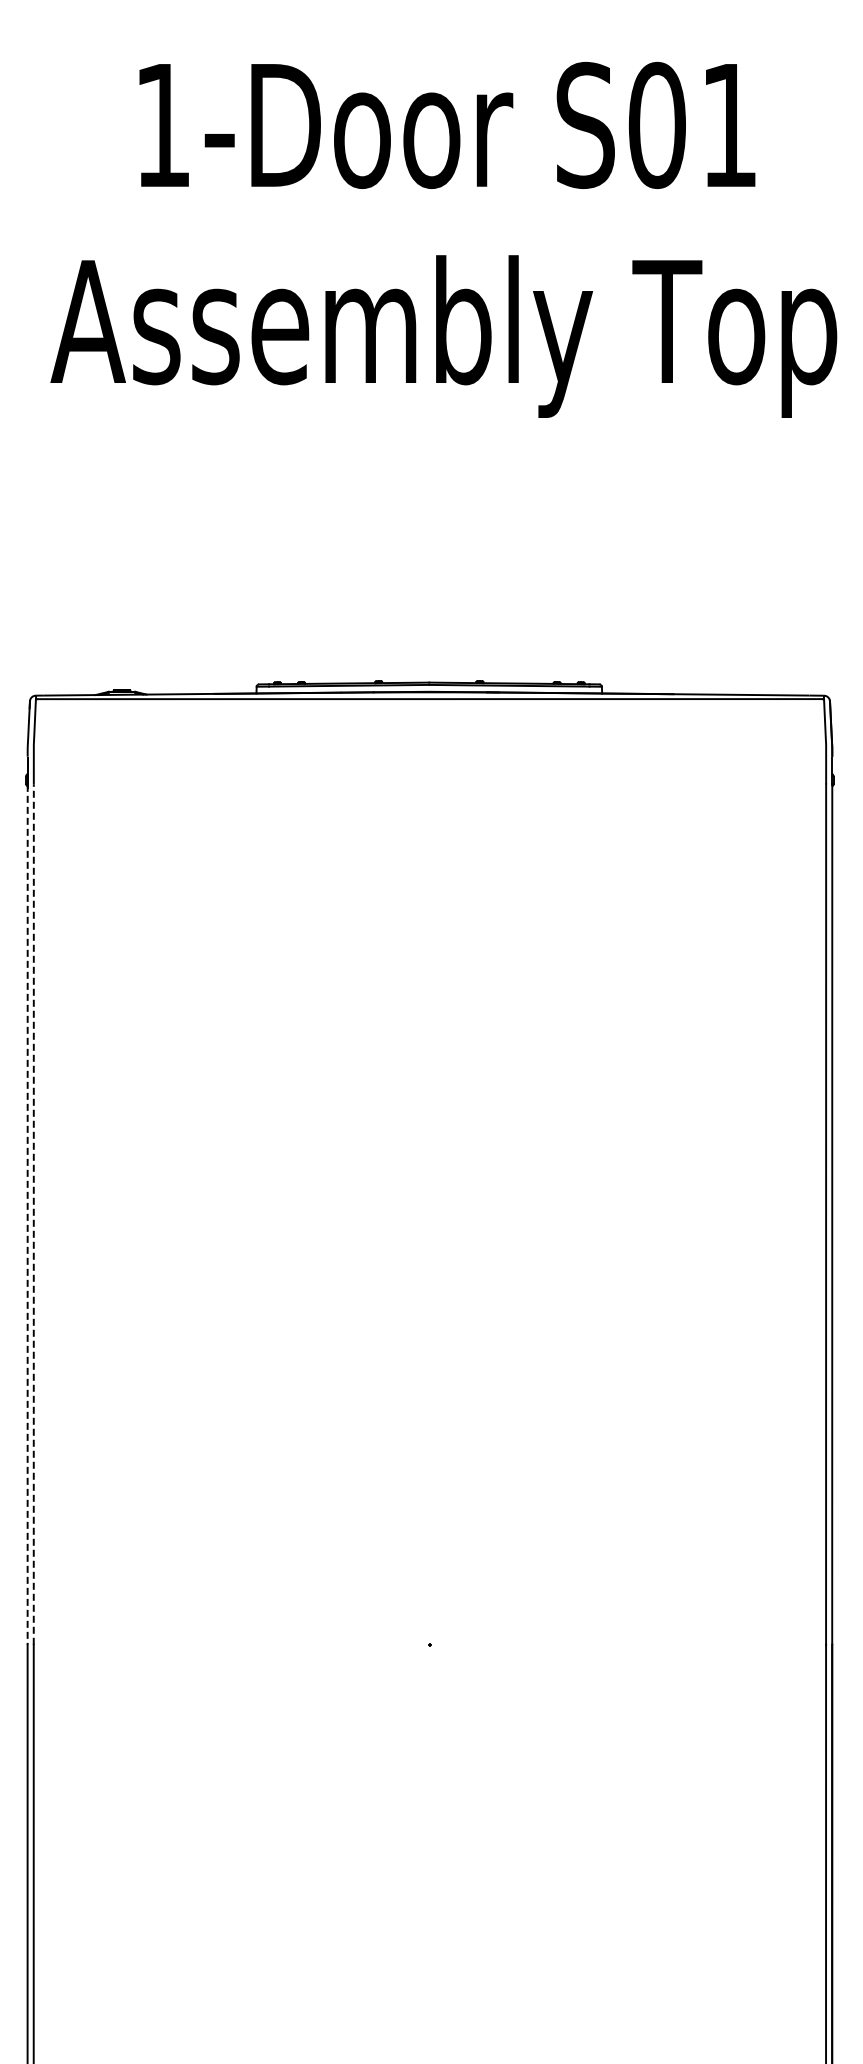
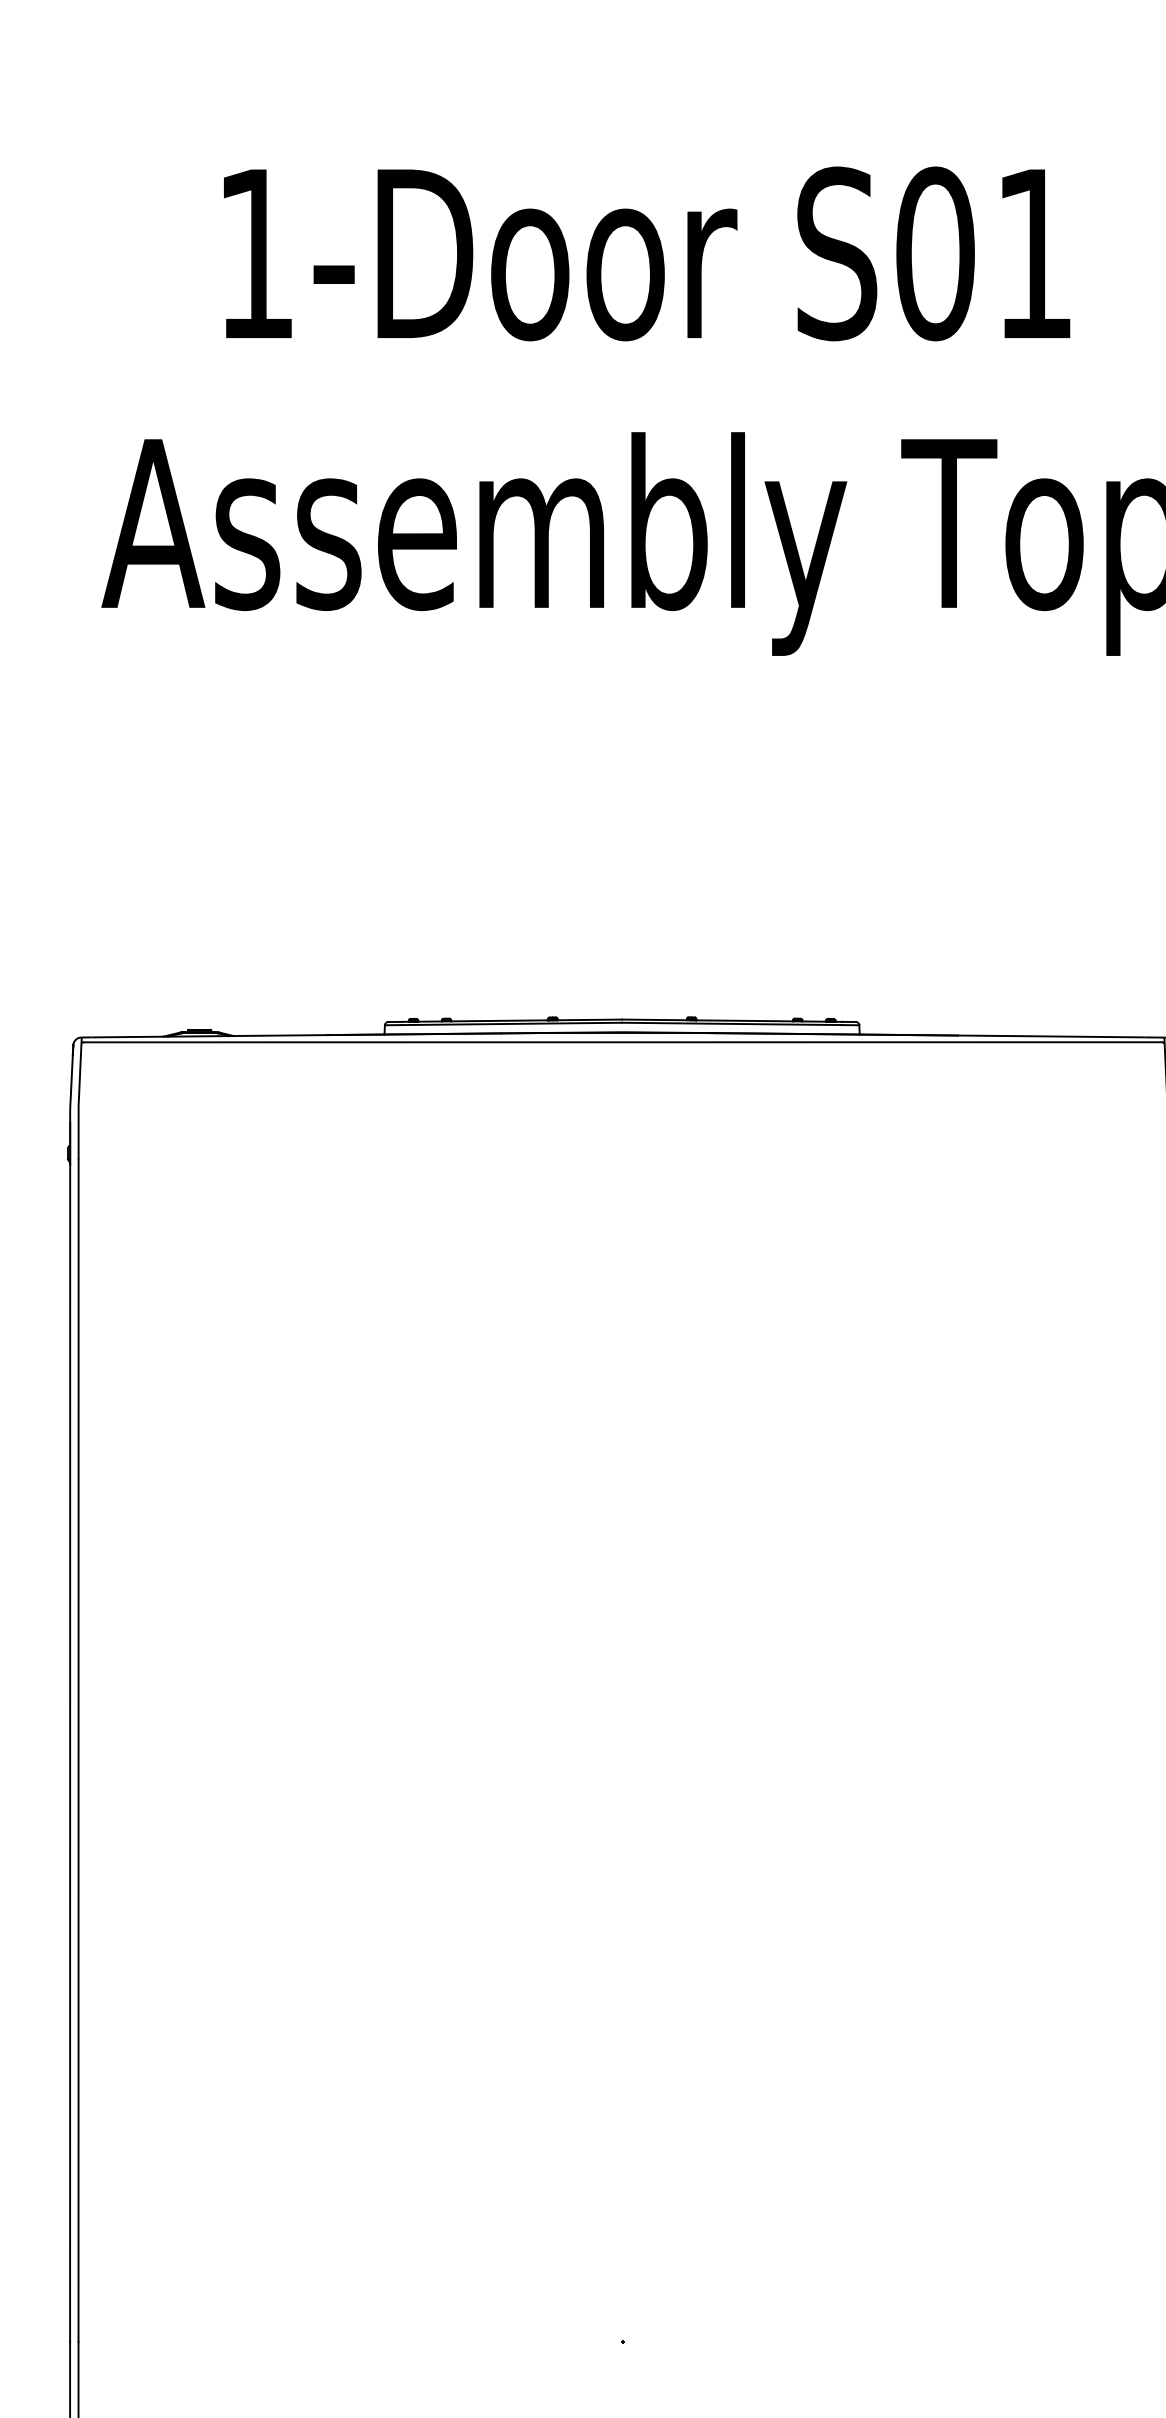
line: (27, 1214) -> (69, 1750), dashed -> solid
line: (33, 1214) -> (78, 1750), dashed -> solid

